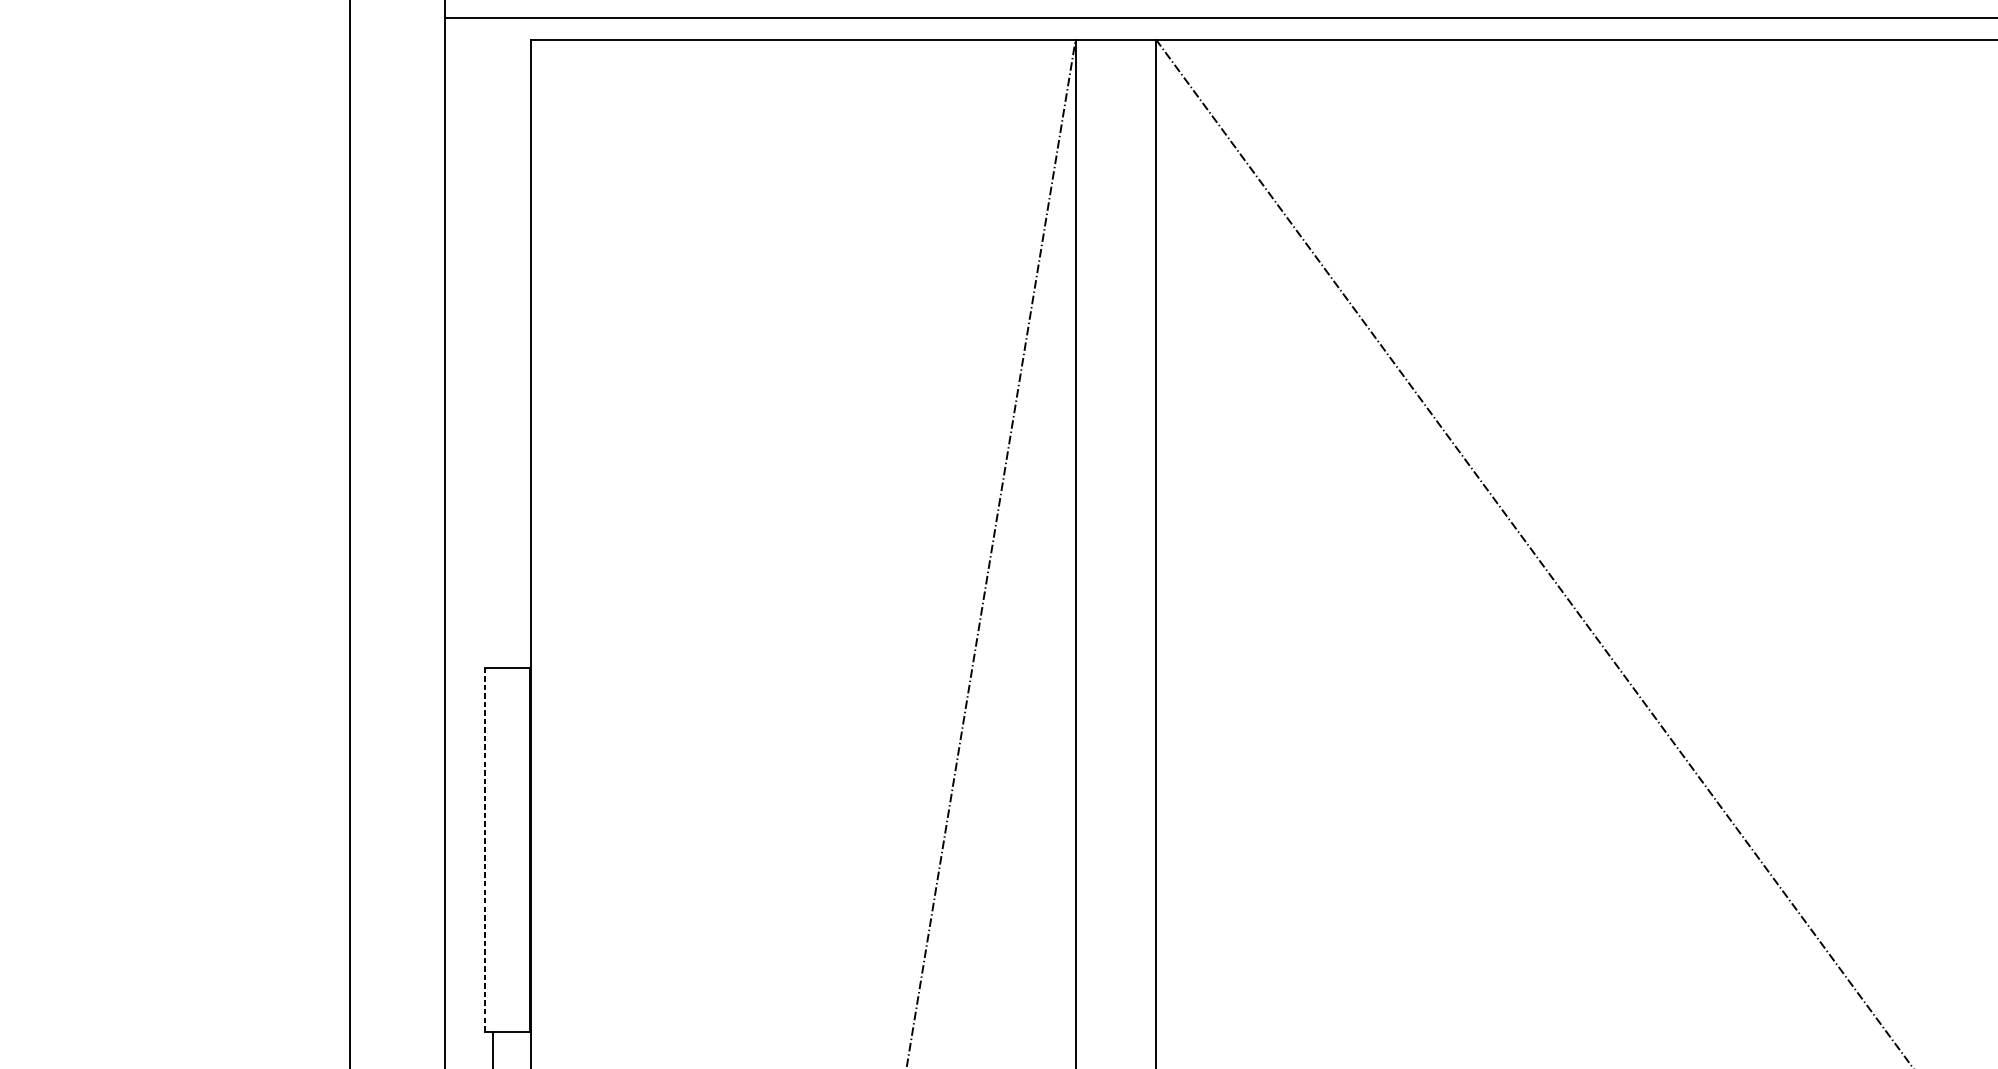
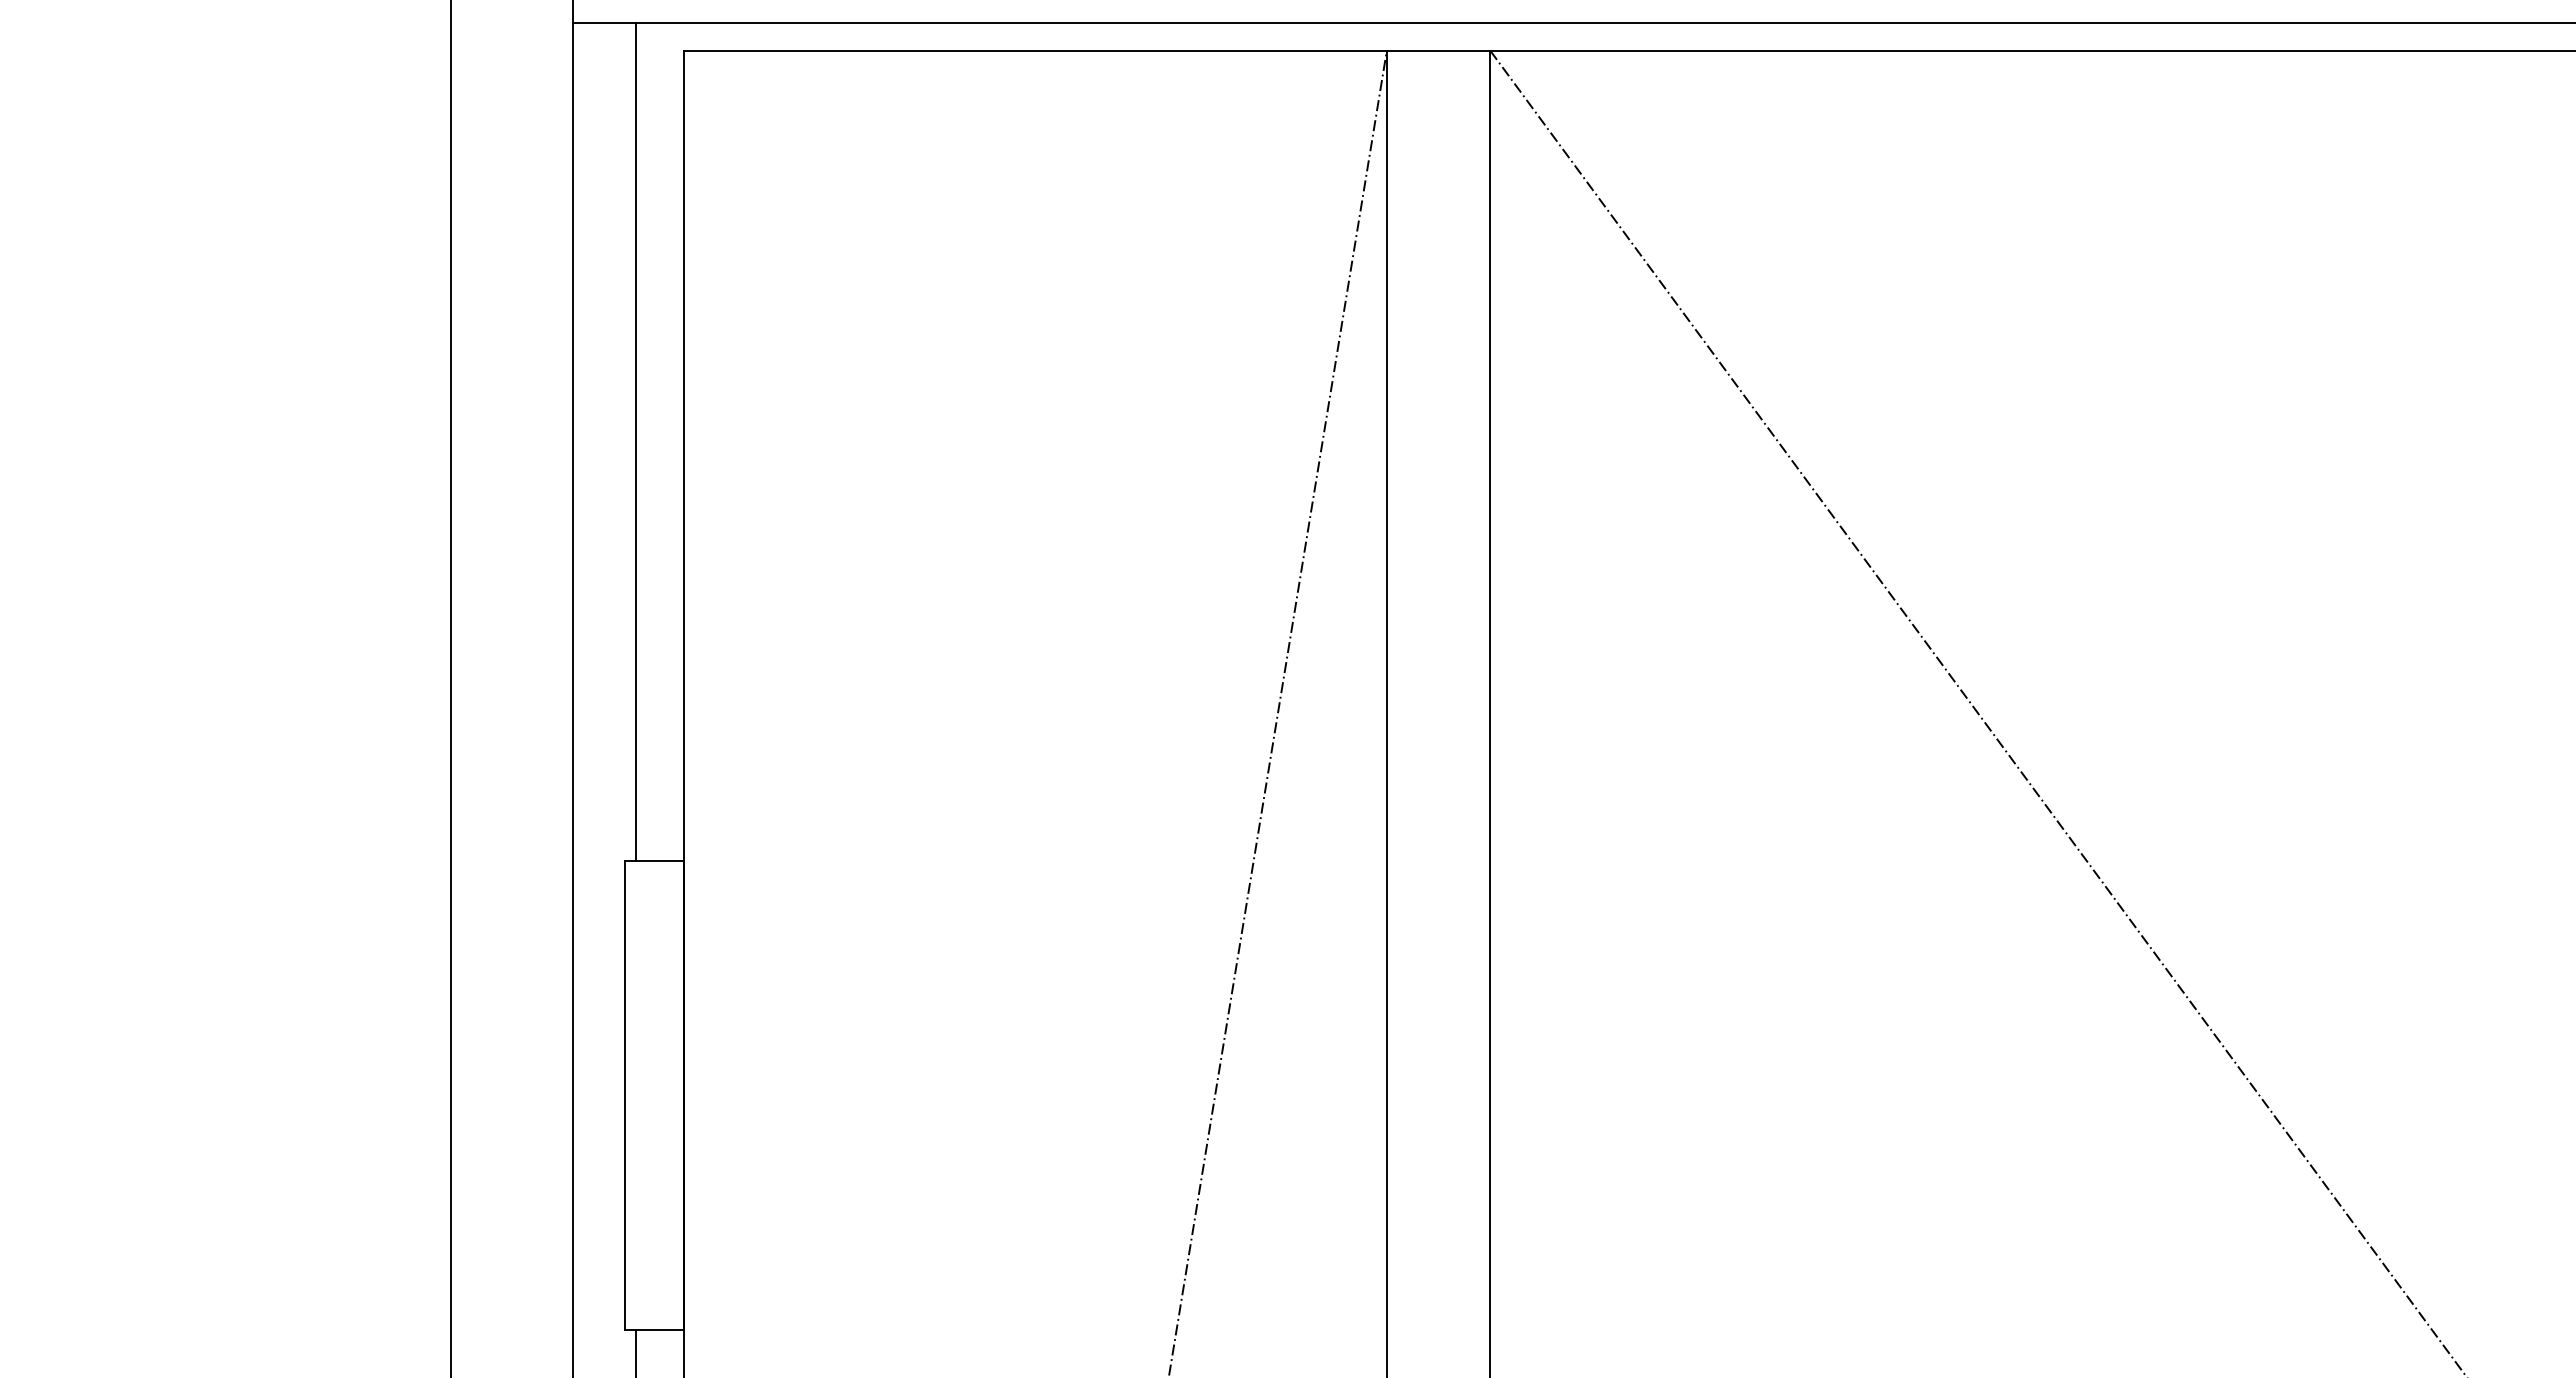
line: (493, 342) -> (636, 441), added
line: (485, 849) -> (625, 1095), dashed -> solid

